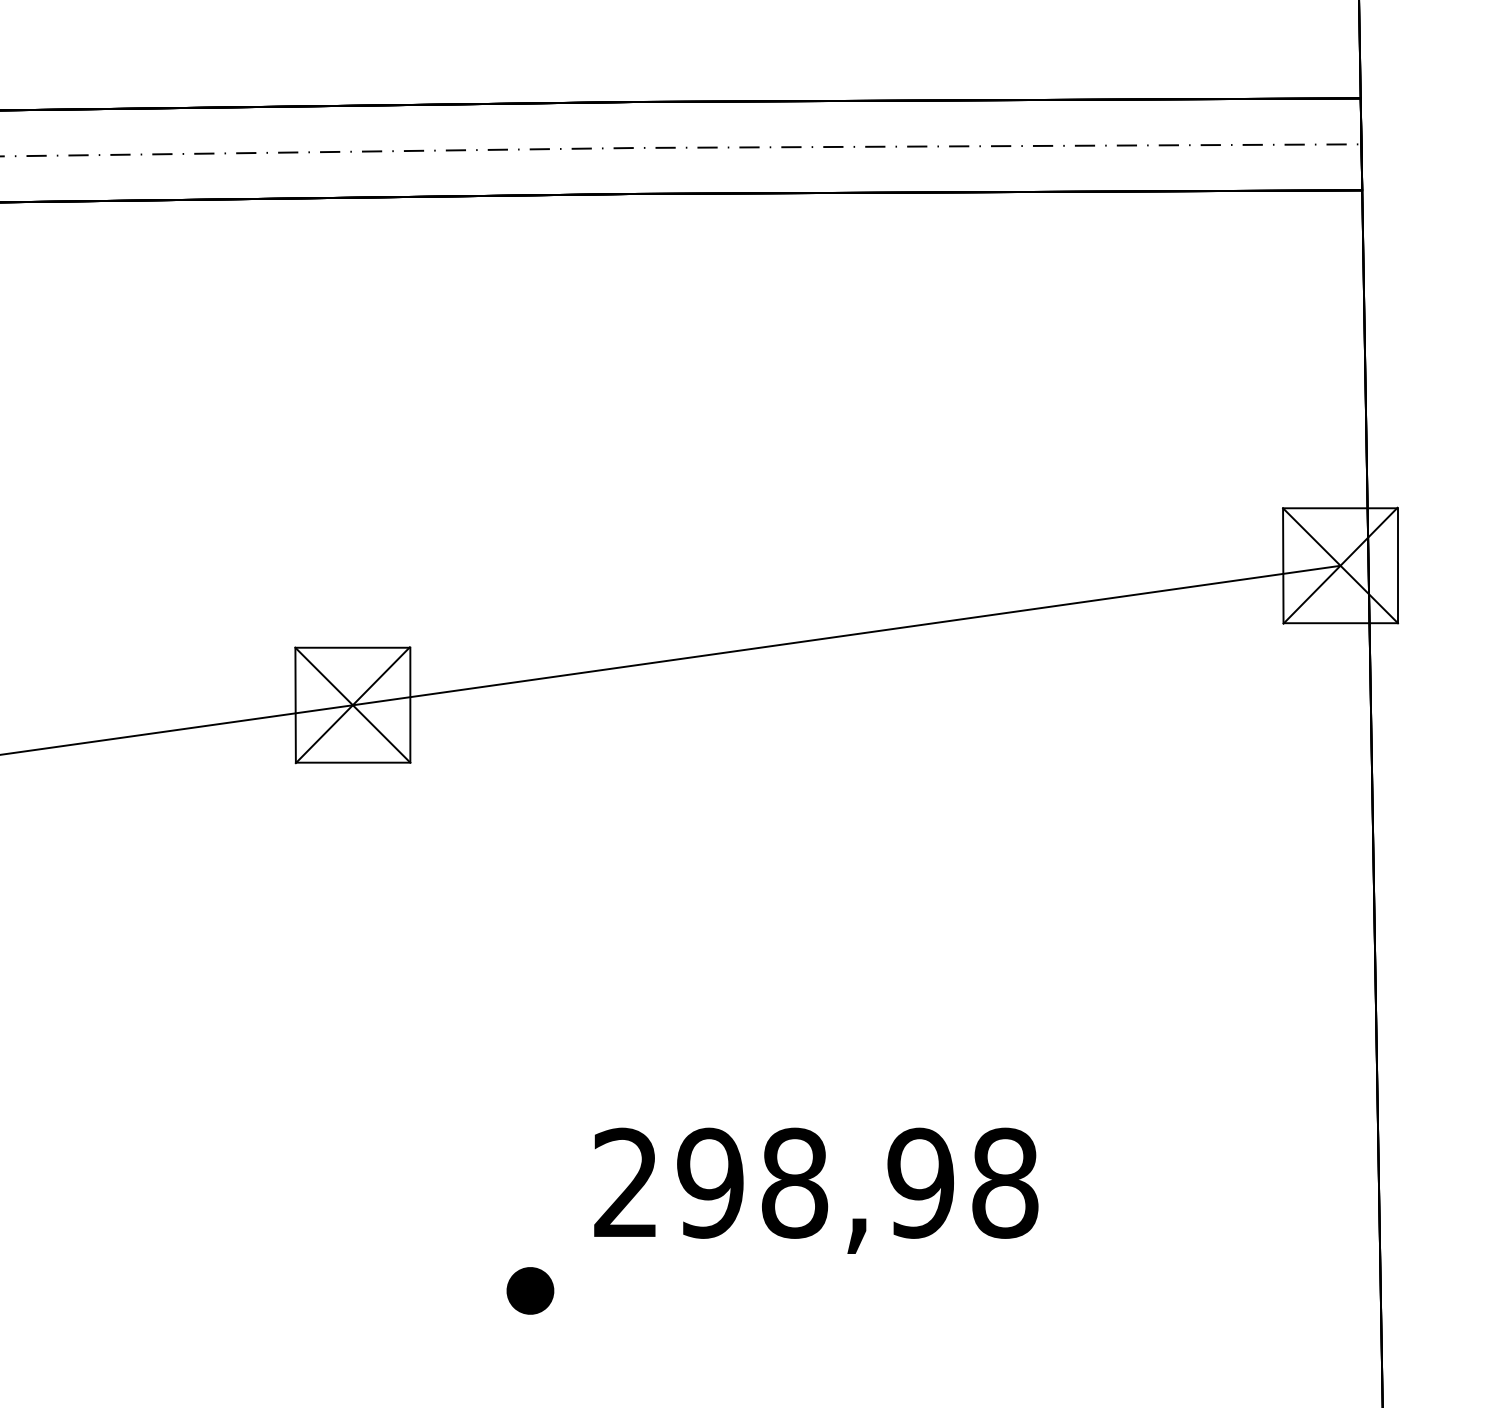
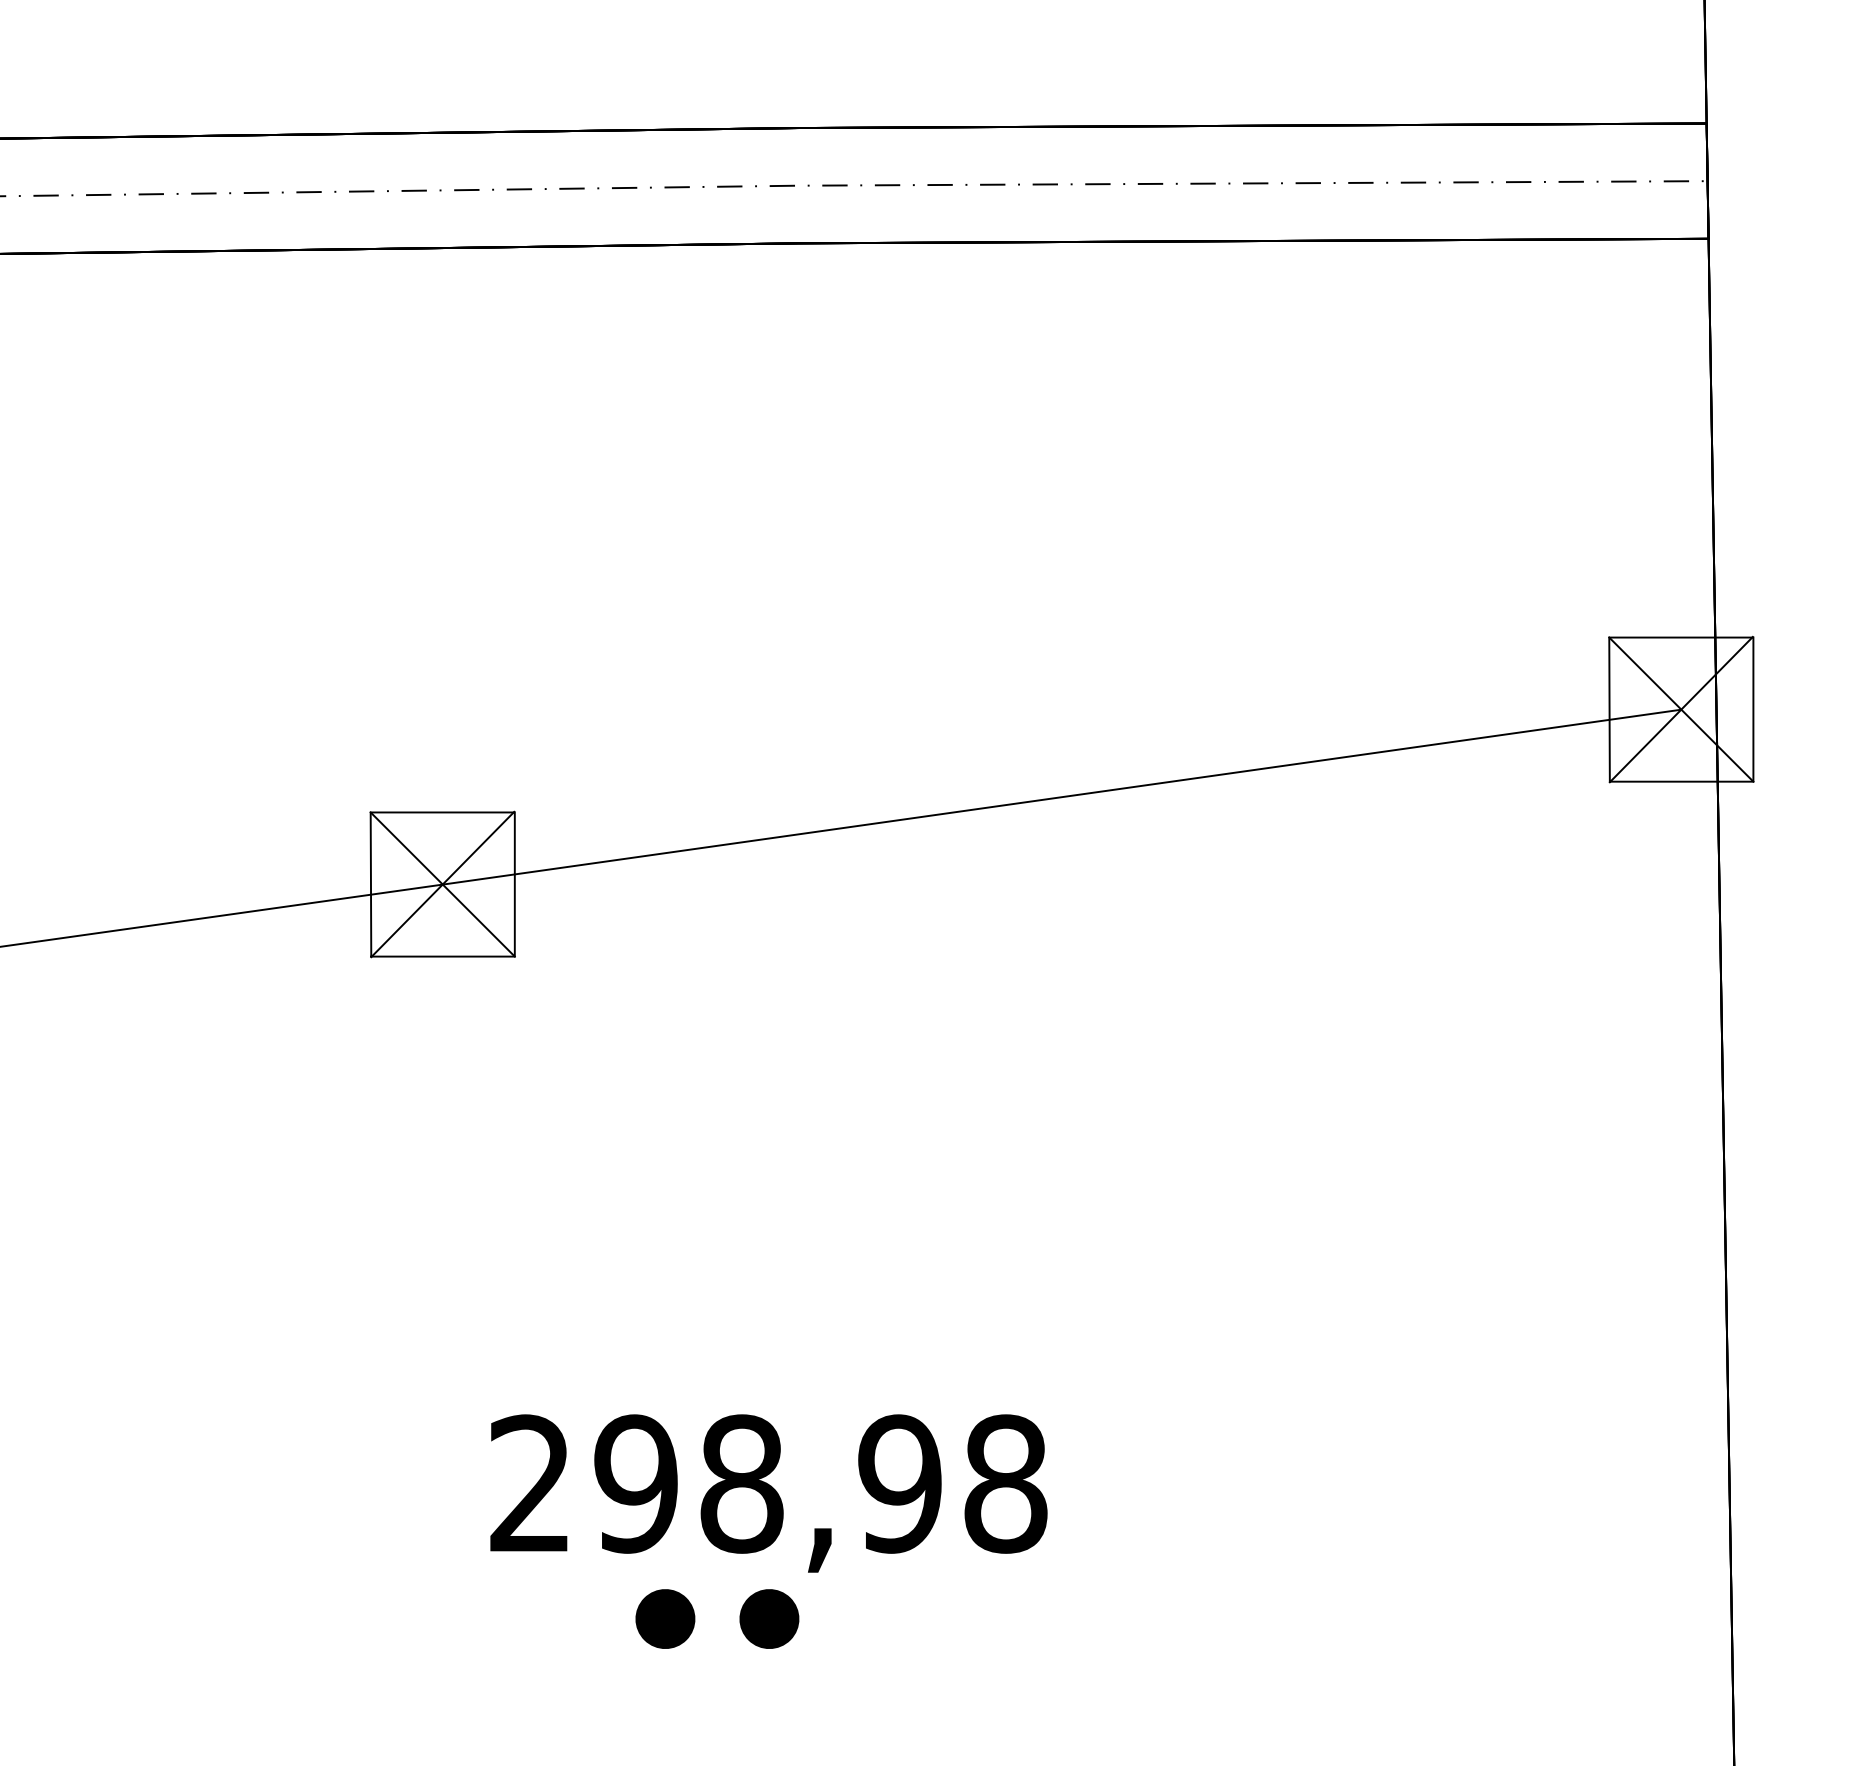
text: (815, 1190) -> (768, 1493), moved
part: (613, 1290) -> (769, 1618), added

